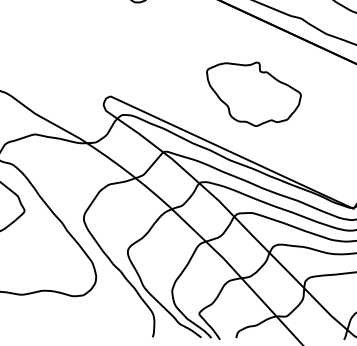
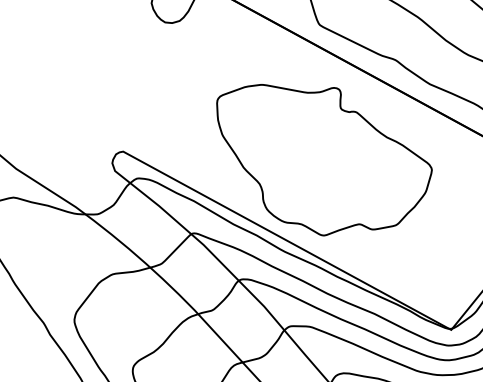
part: (253, 94) -> (322, 161), size x1.67

